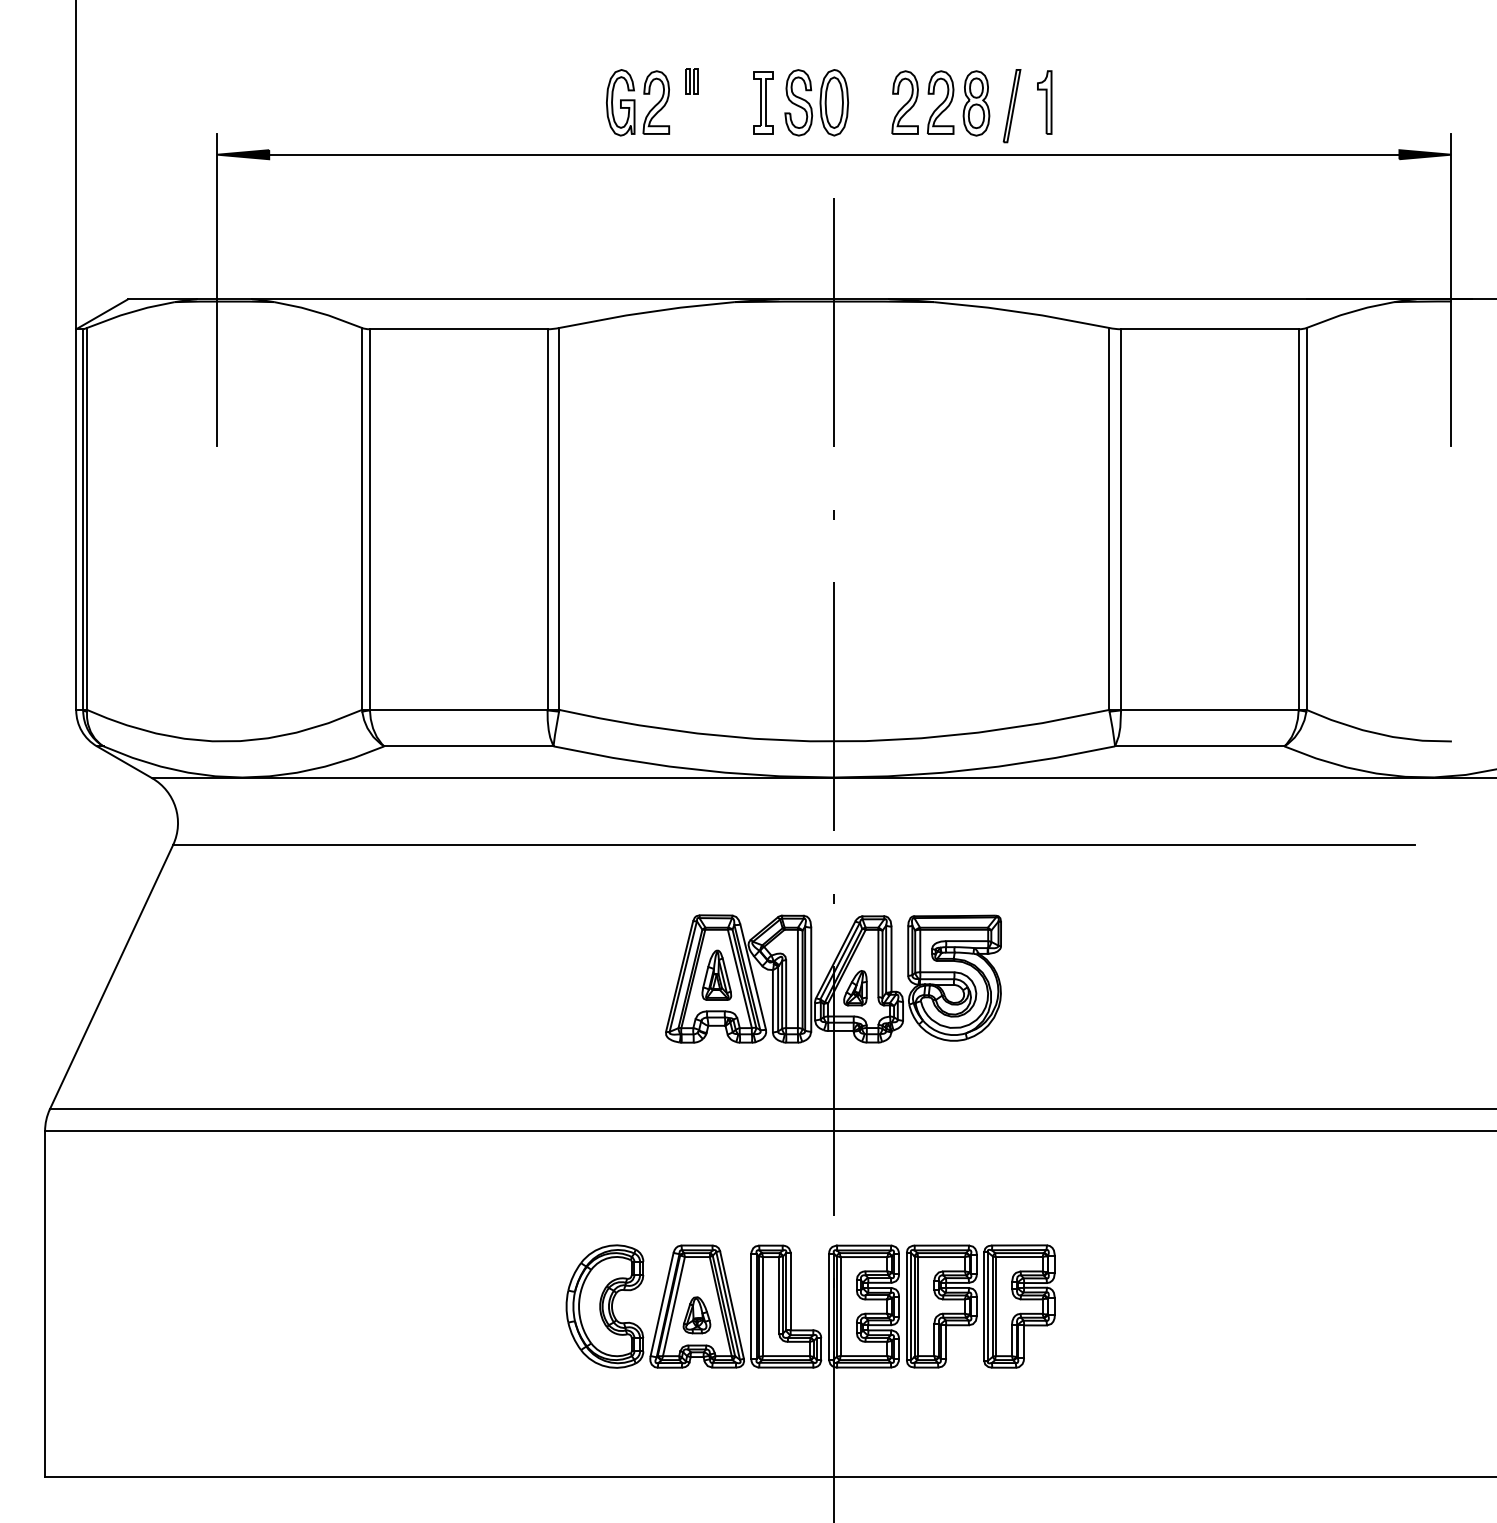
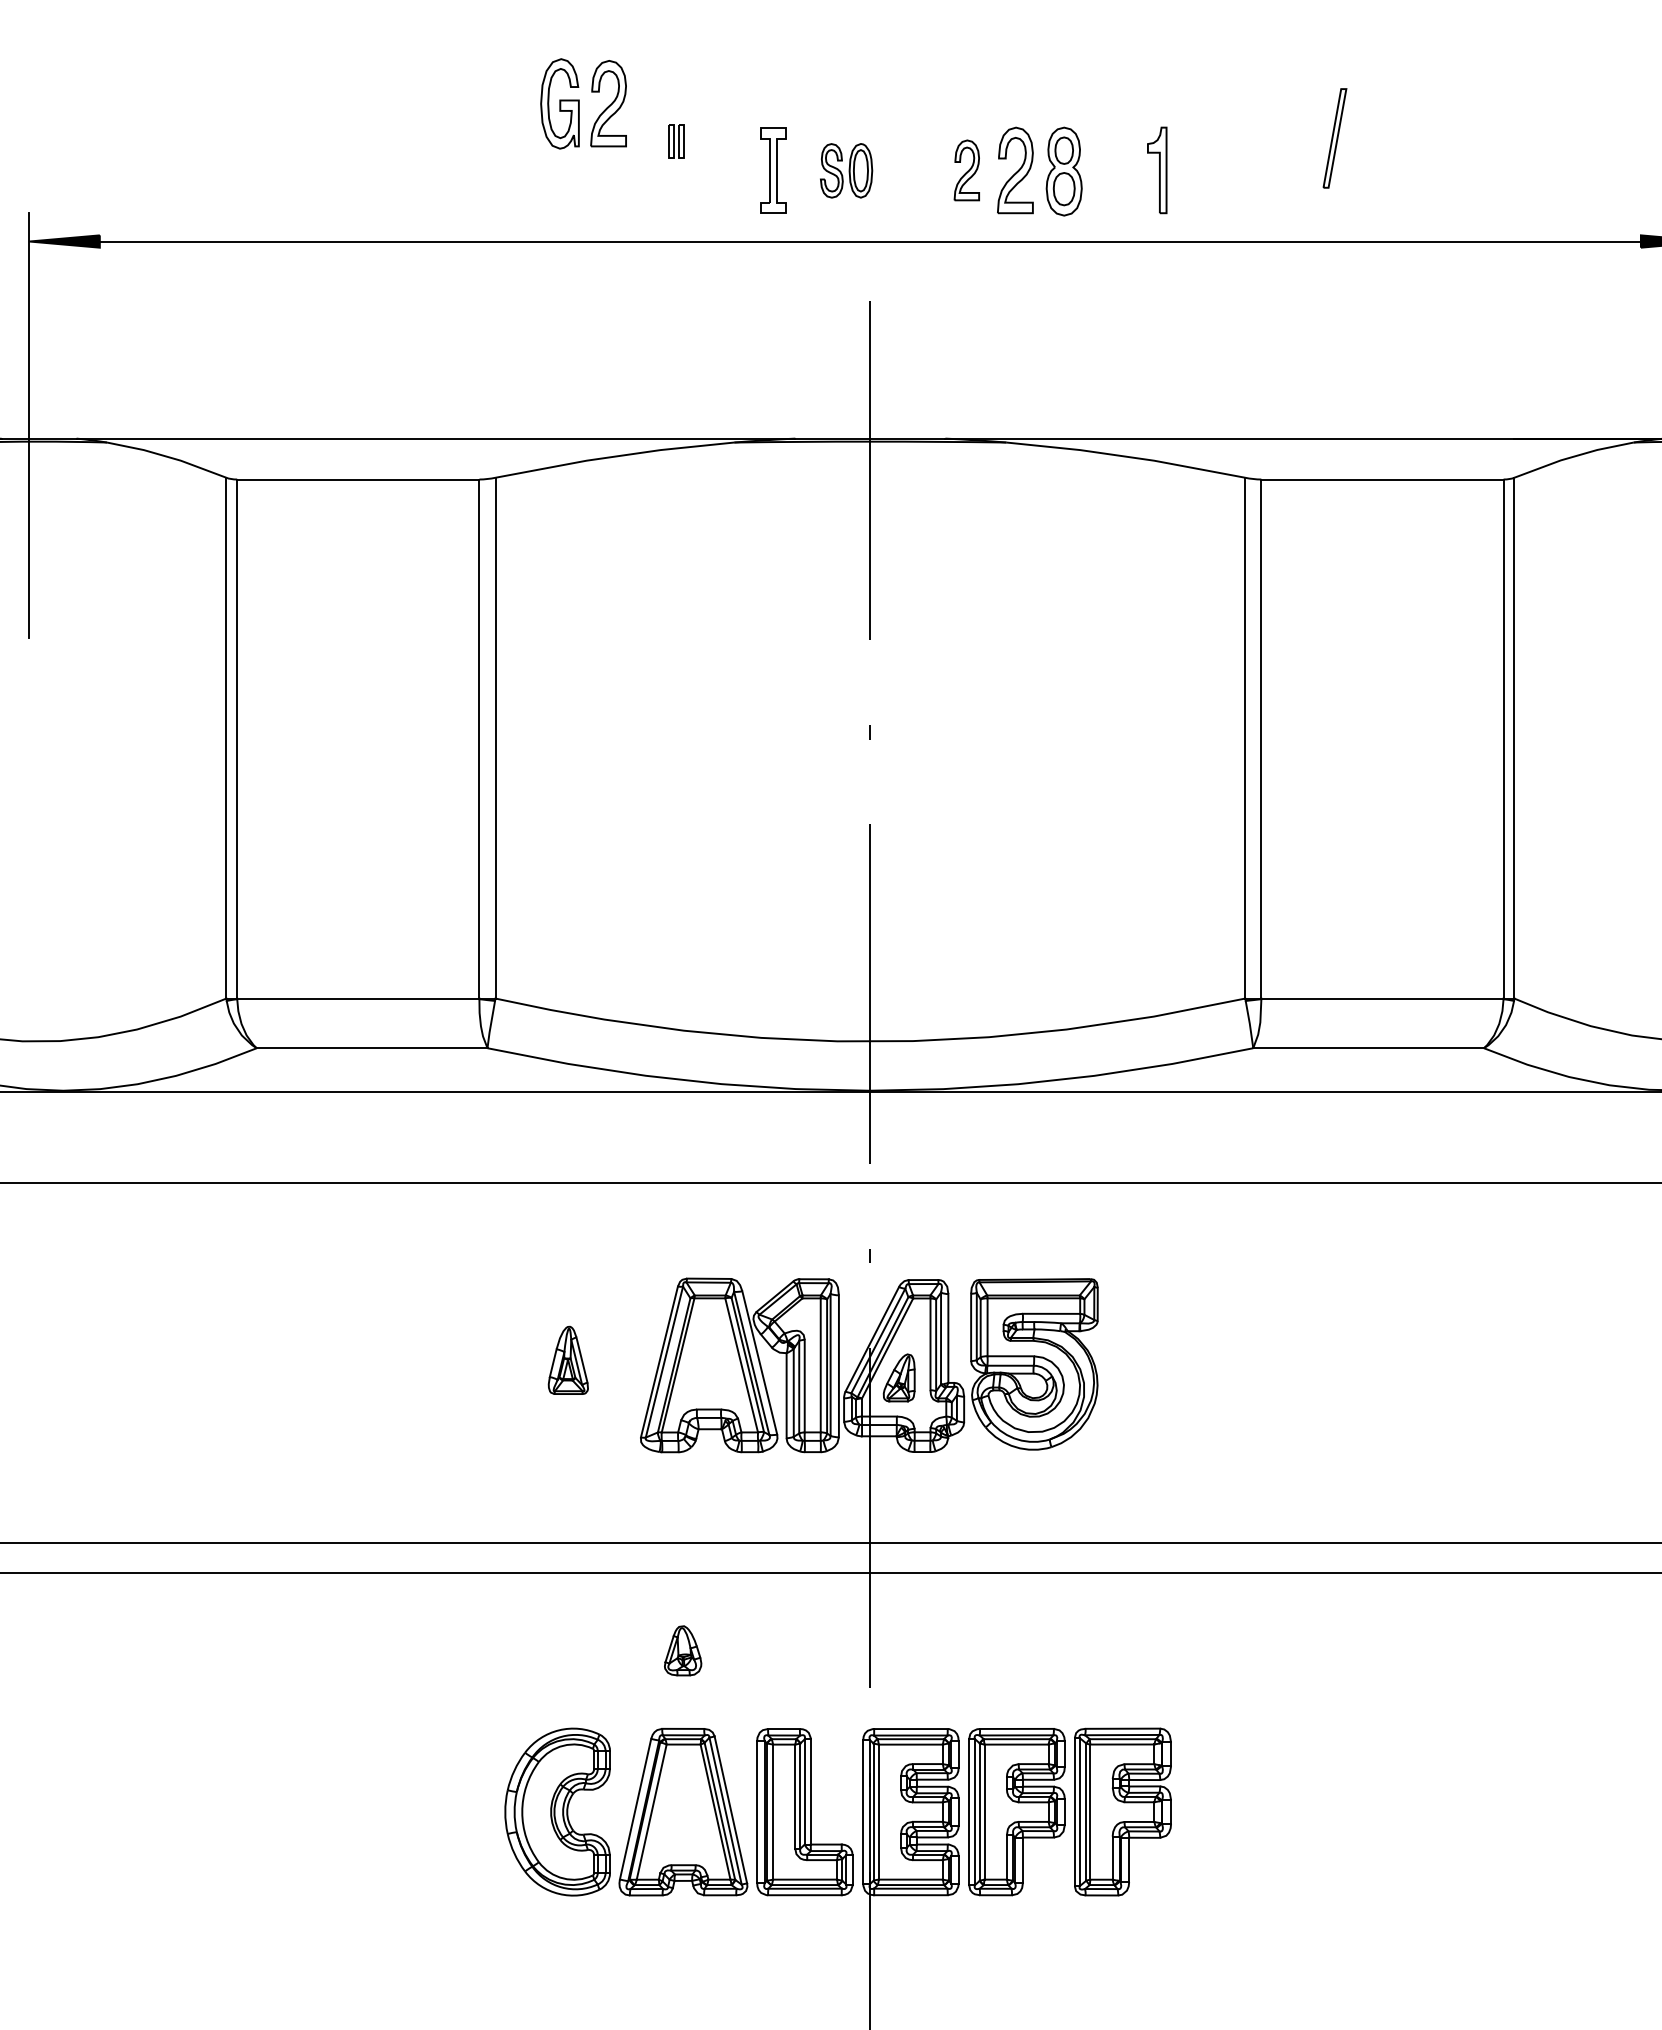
part: (638, 102) -> (584, 103), moved
part: (816, 102) -> (846, 170), size x0.6
part: (904, 102) -> (966, 170), size x0.7
part: (1011, 106) -> (1334, 138), moved
part: (716, 974) -> (567, 1359), moved
part: (696, 1315) -> (682, 1651), moved

